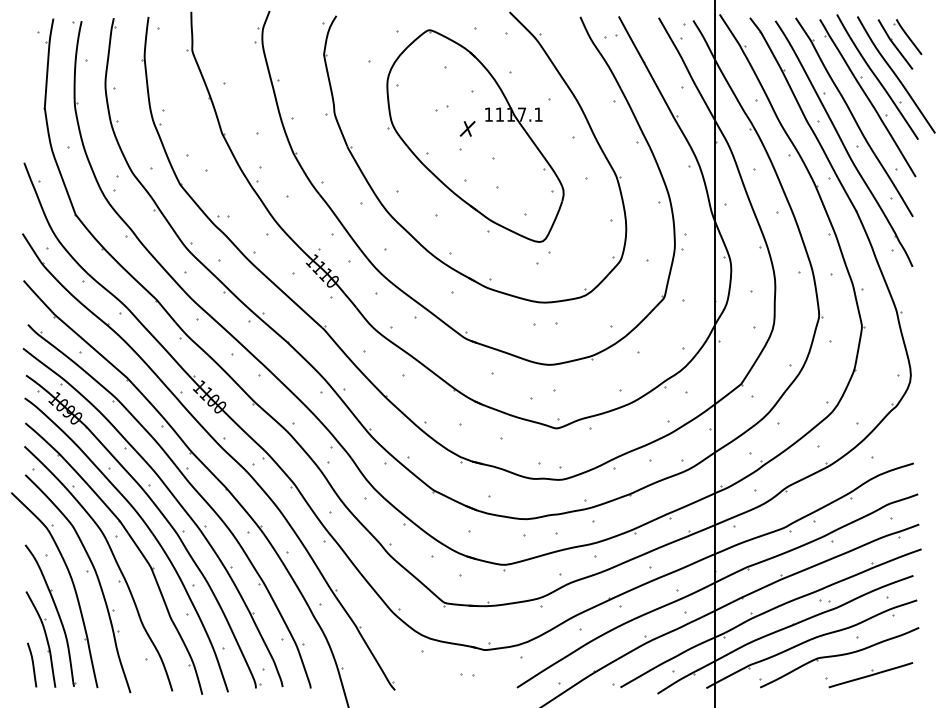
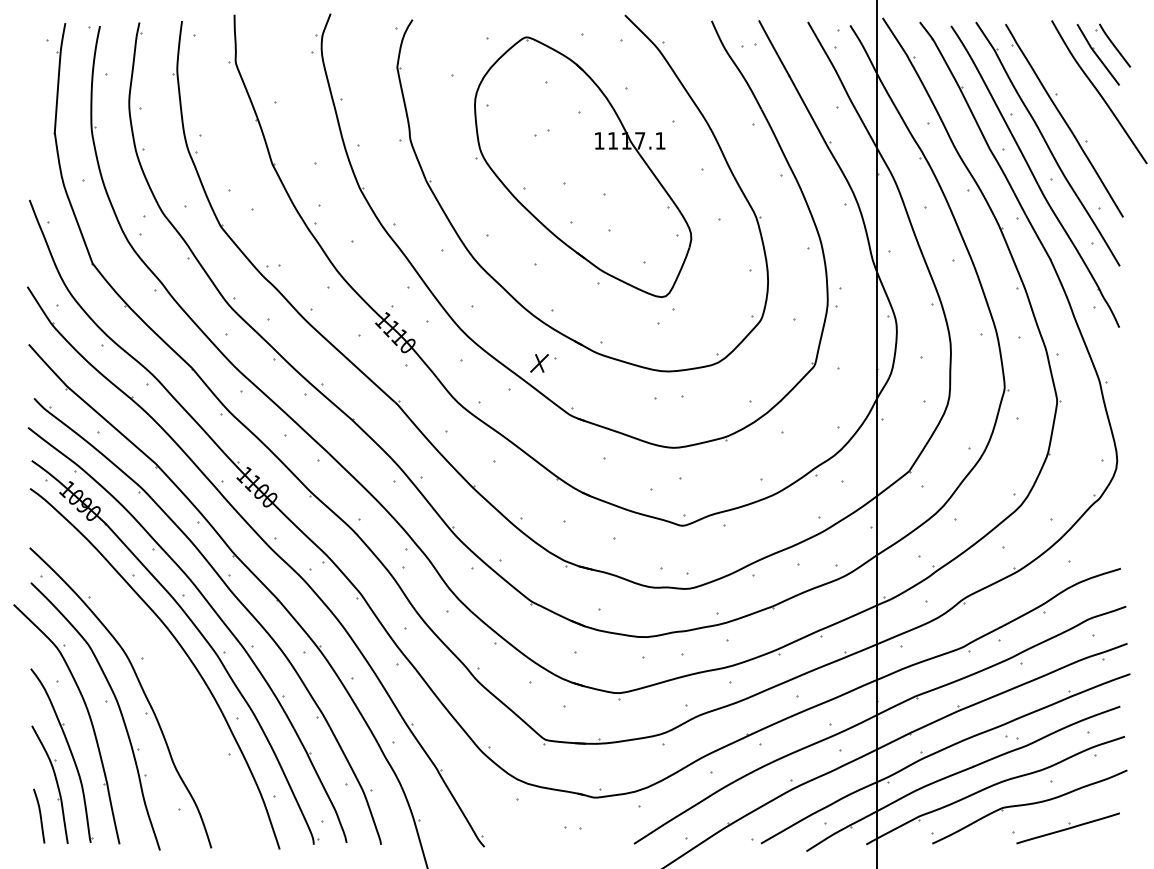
part: (877, 76) -> (1076, 94), removed
part: (467, 129) -> (539, 363), moved
part: (134, 543) -> (164, 667), removed

